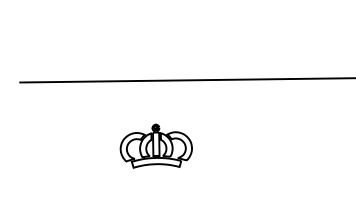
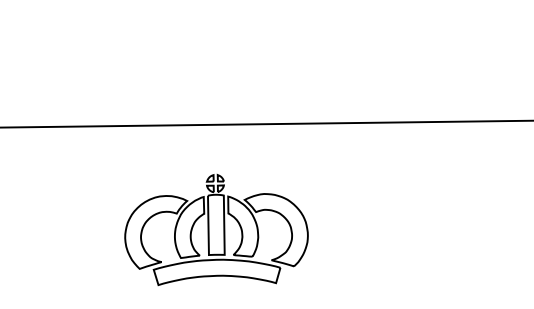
part: (155, 145) -> (214, 228), size x1.6

